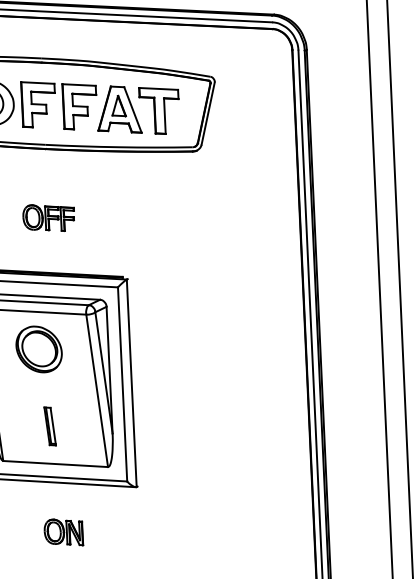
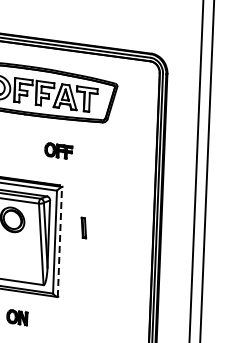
part: (48, 217) -> (58, 150), moved
line: (130, 382) -> (59, 241), solid -> dashed
part: (49, 425) -> (83, 227), moved

